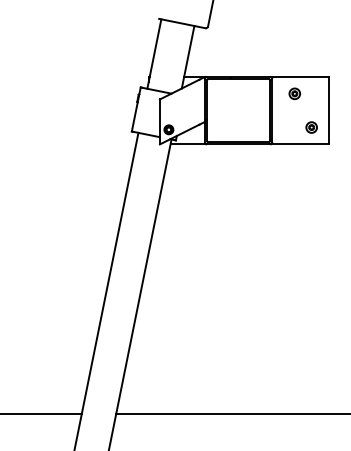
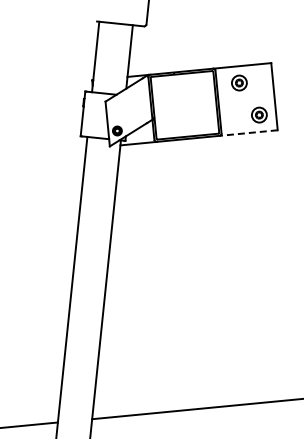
part: (294, 93) -> (238, 82), size x1.4
part: (311, 127) -> (259, 115), size x1.4
line: (298, 144) -> (247, 133), solid -> dashed

